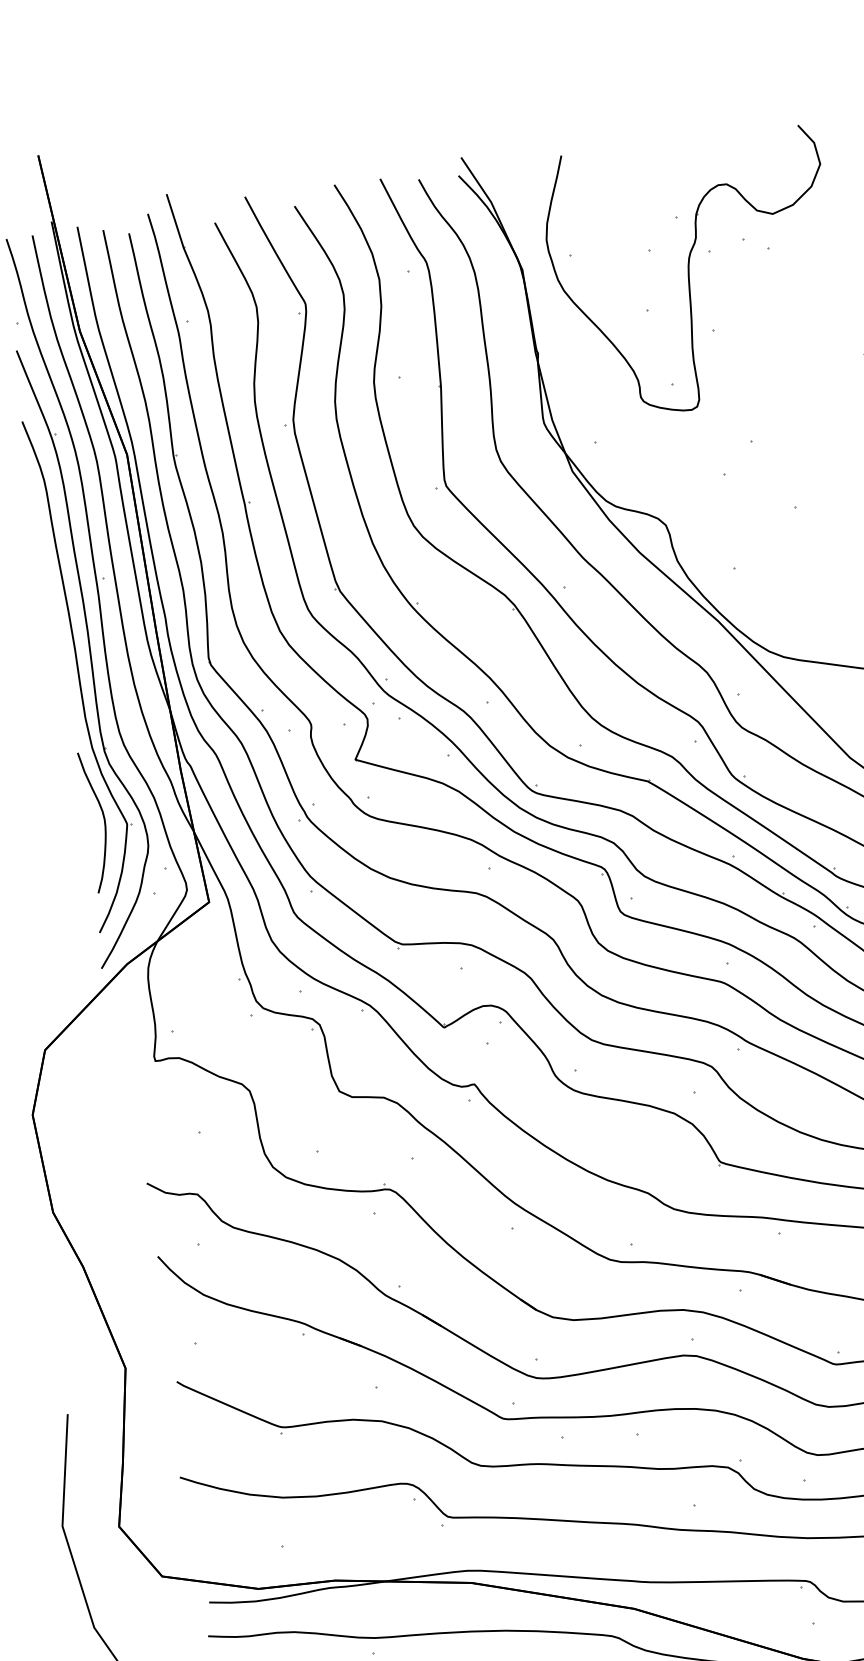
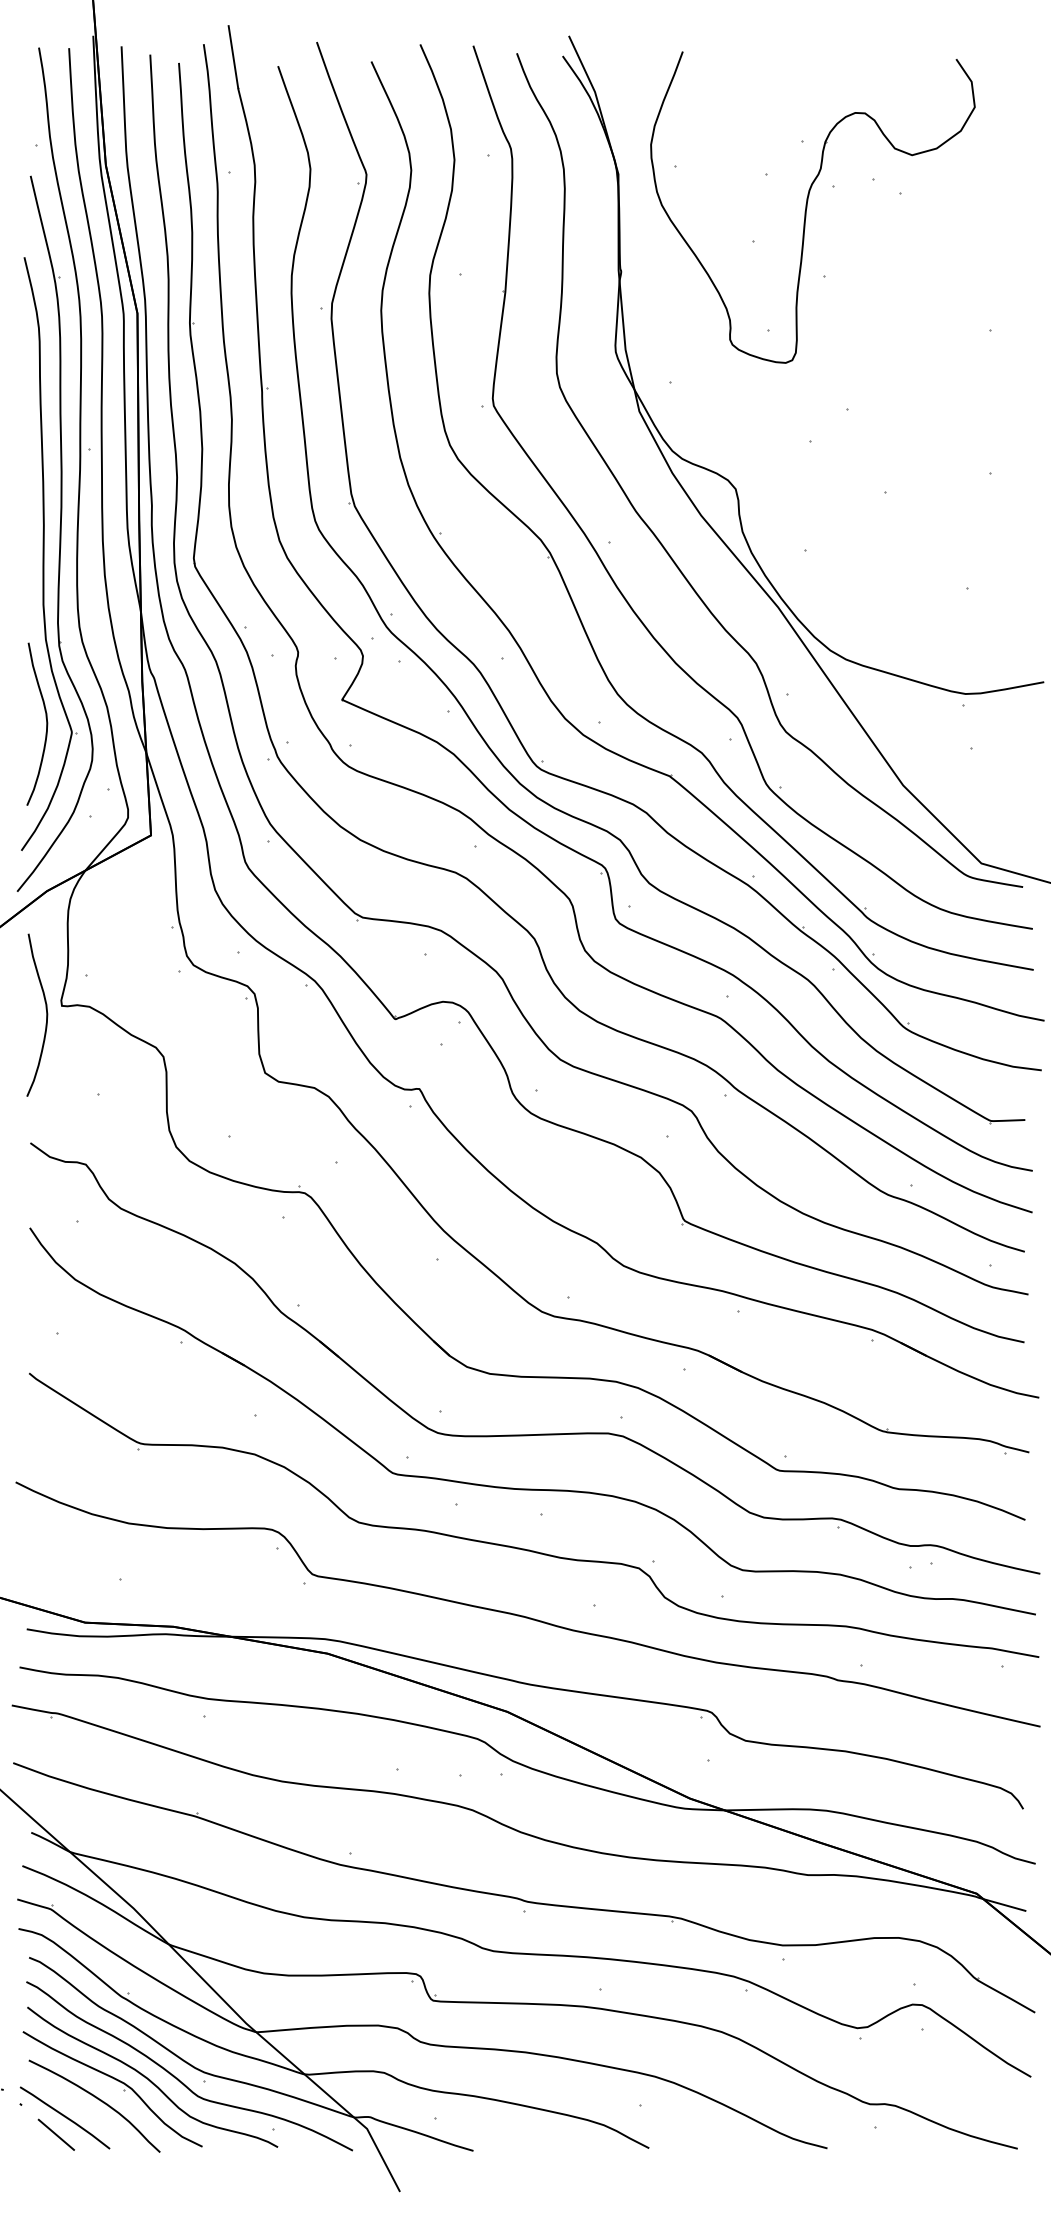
curve: (143, 1070) -> (46, 1014), added

